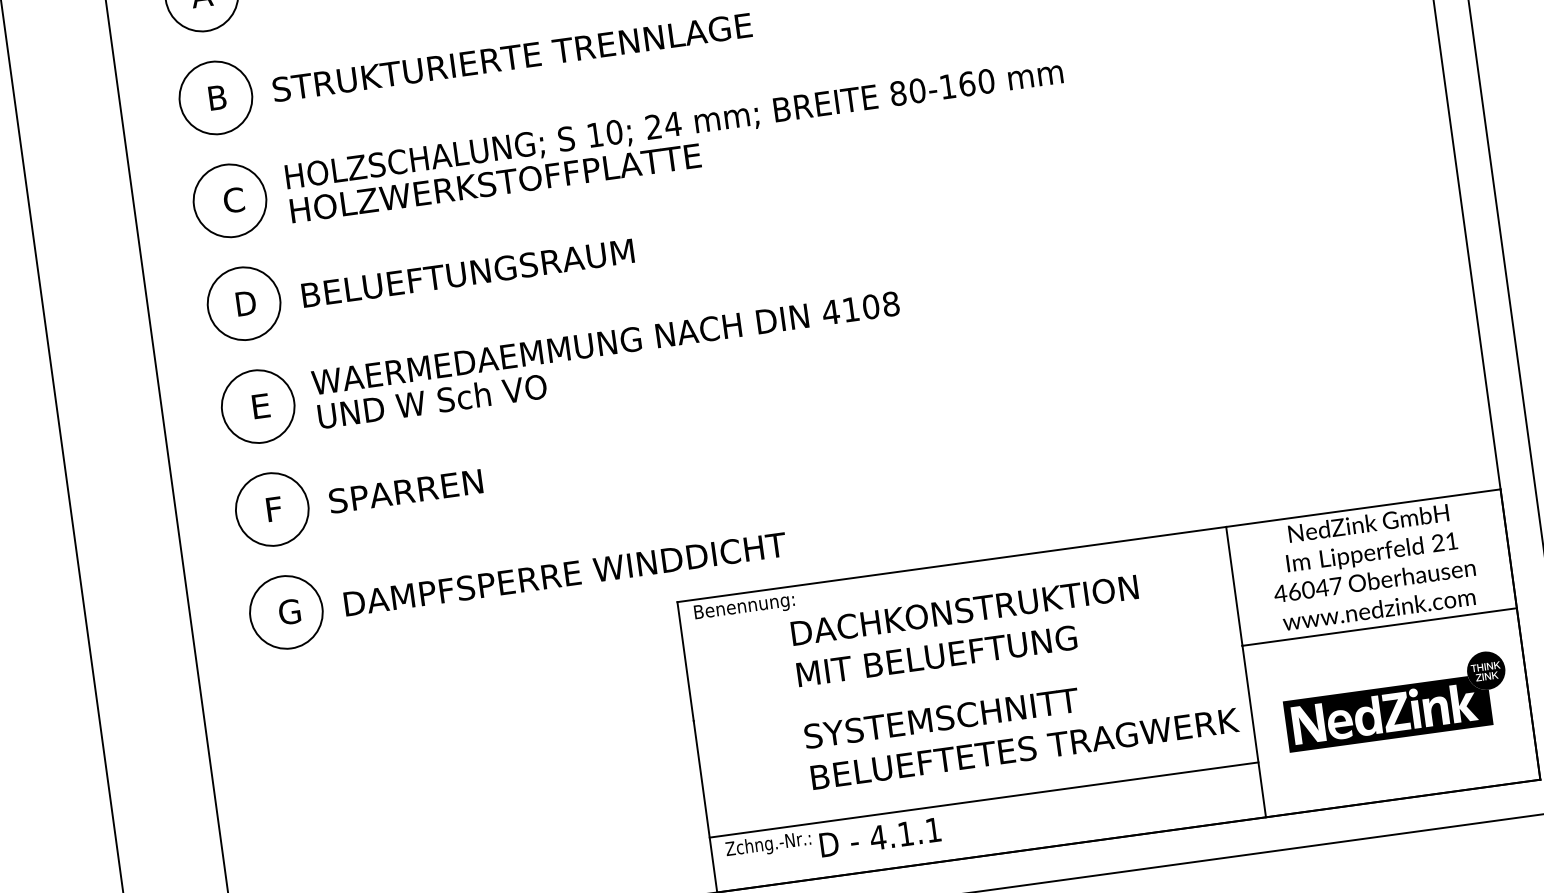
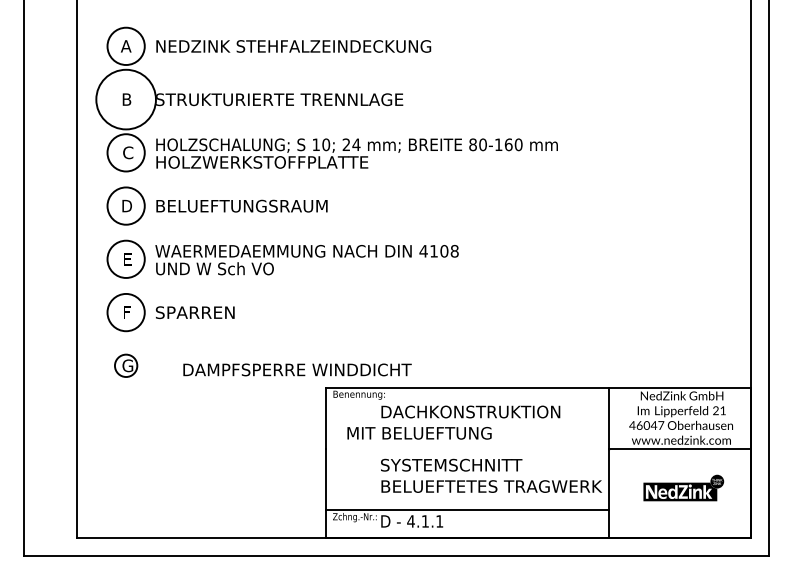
circle: (214, 97) -> (125, 99), size x1.6
text: (565, 573) -> (297, 369), moved
circle: (285, 611) -> (125, 365), size x0.6
text: (936, 656) -> (419, 433), moved
part: (1395, 700) -> (683, 487), size x0.7

